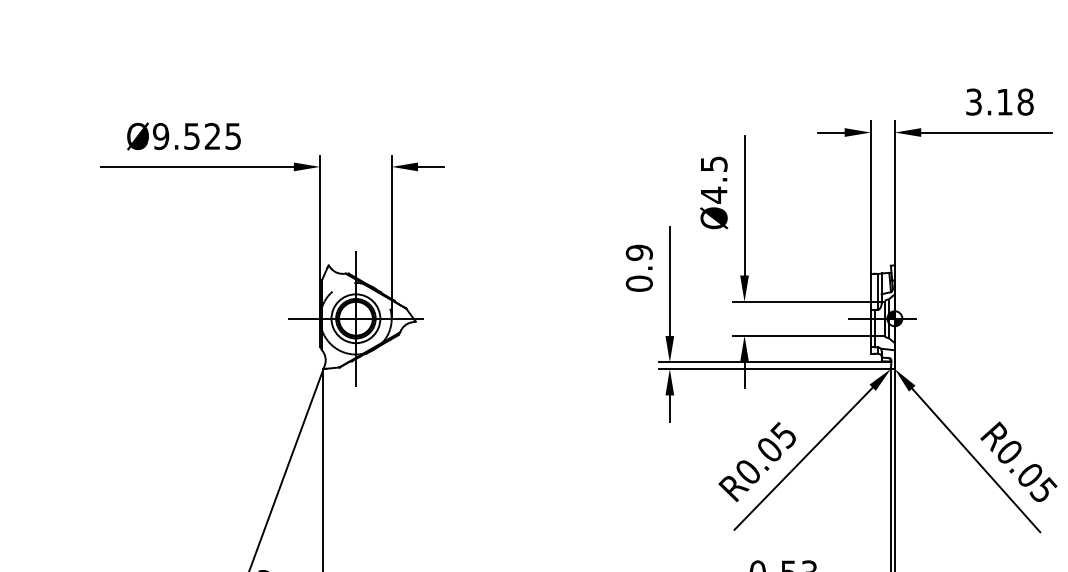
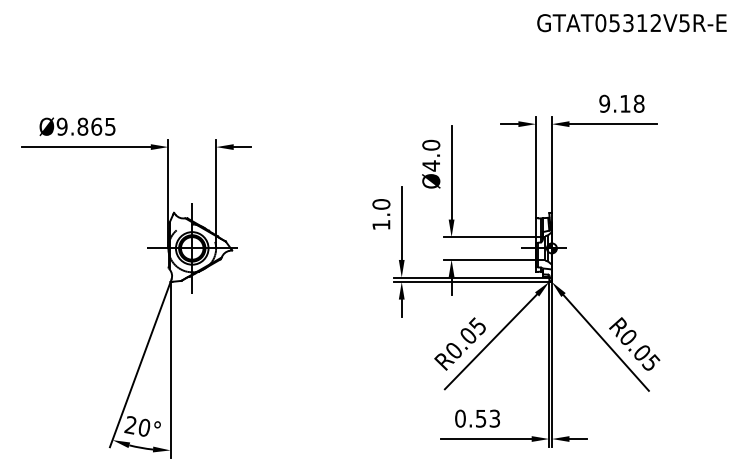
text: (973, 101) -> (604, 103), 3.18 -> 9.18
text: (201, 136) -> (89, 126), Ø9.525 -> Ø9.865
text: (714, 163) -> (431, 144), Ø4.5 -> Ø4.0
text: (639, 267) -> (381, 214), 0.9 -> 1.0

